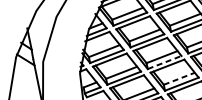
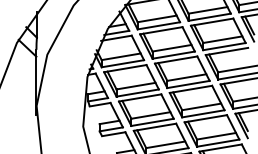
line: (165, 62) -> (189, 84), dashed -> solid
line: (179, 78) -> (201, 106), dashed -> solid

